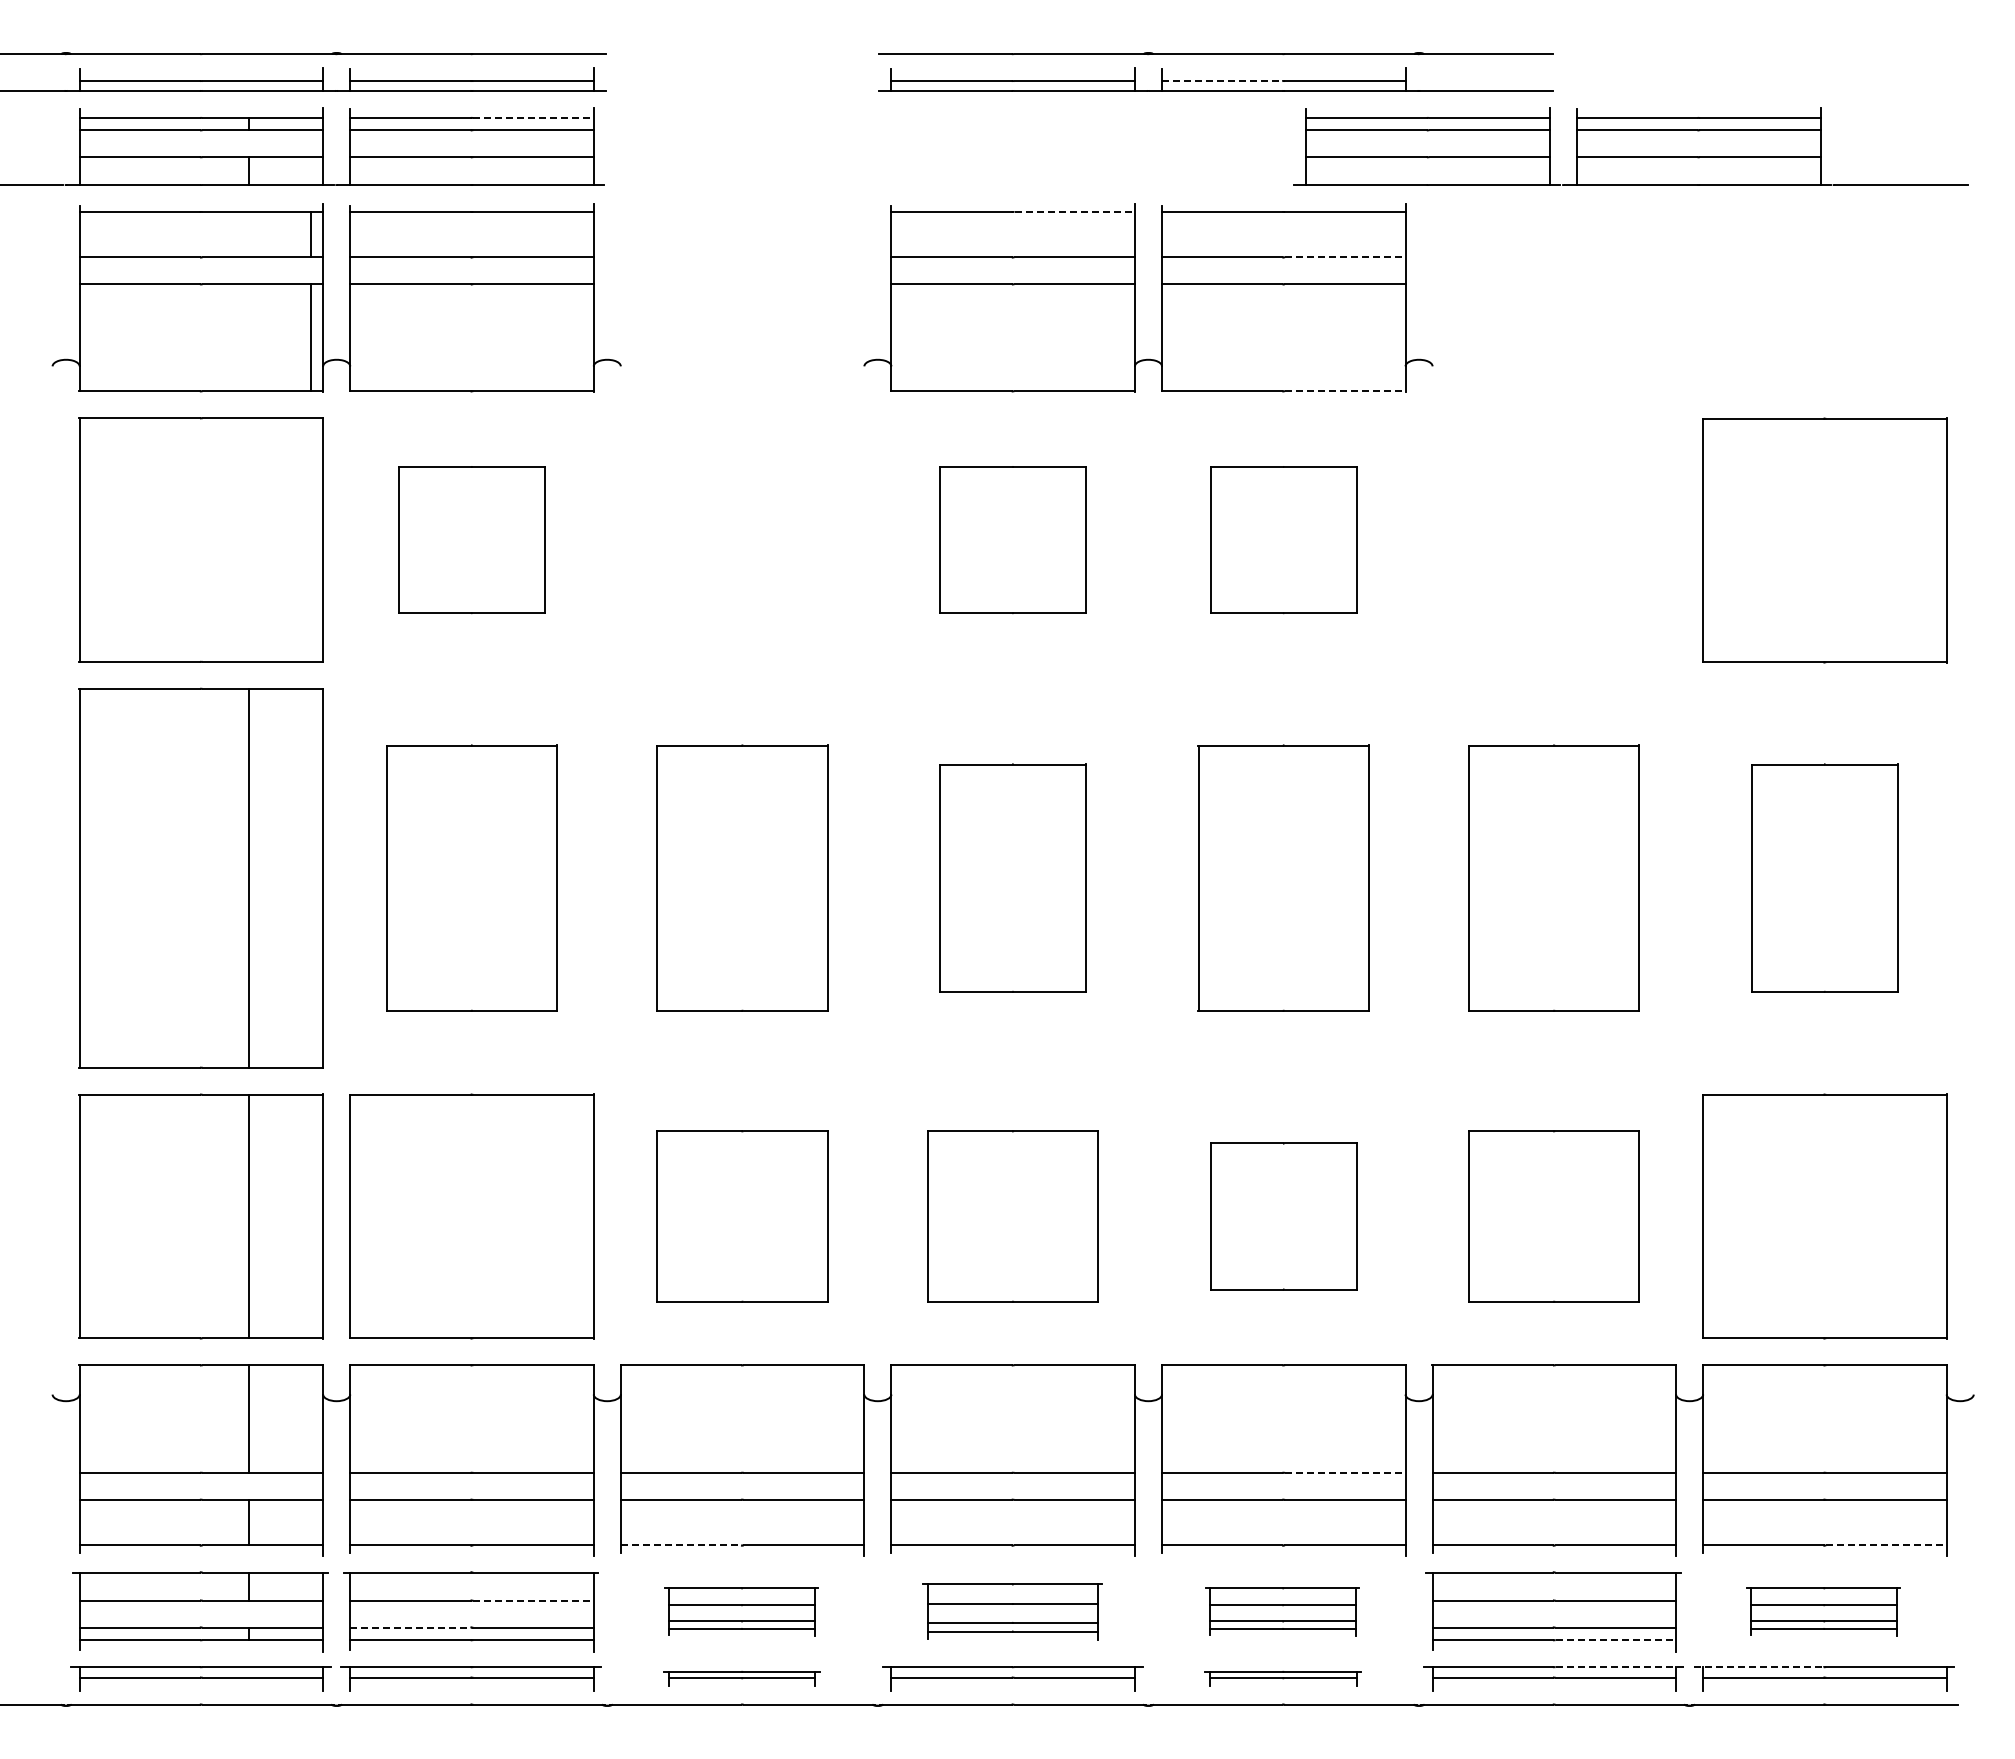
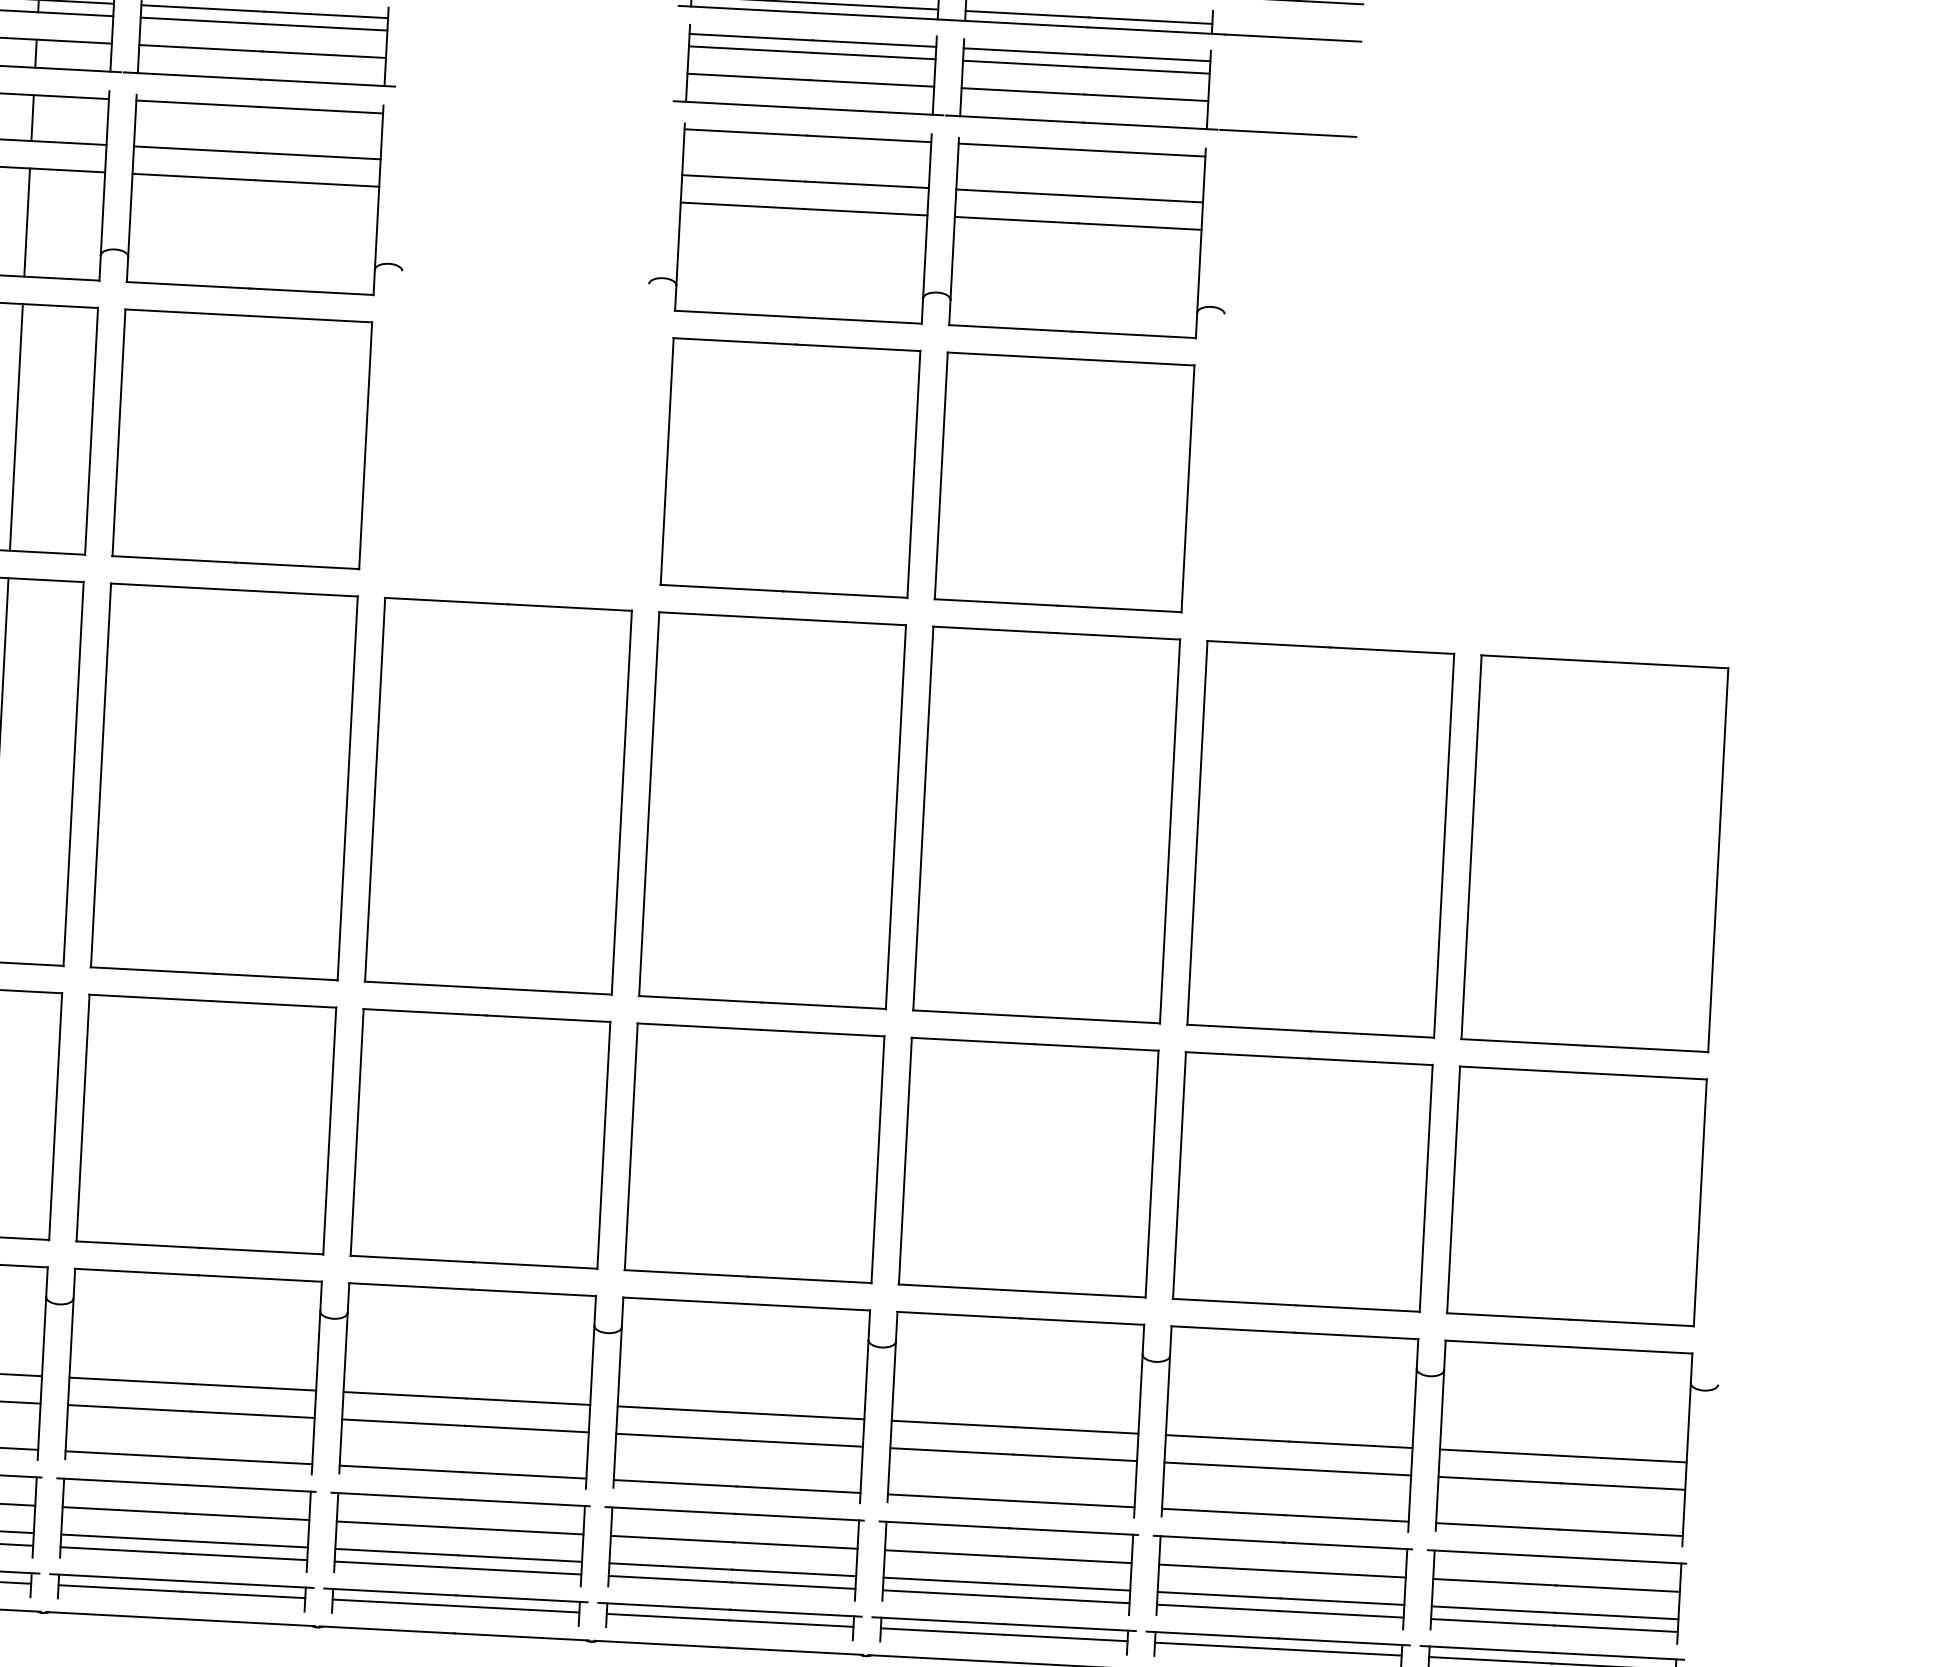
line: (1222, 81) -> (1026, 14), dashed -> solid
line: (534, 117) -> (328, 14), dashed -> solid
part: (1630, 146) -> (1016, 80), moved
line: (1075, 212) -> (871, 139), dashed -> solid
line: (311, 234) -> (33, 117), moved
line: (1345, 257) -> (1142, 199), dashed -> solid
line: (311, 337) -> (27, 222), moved
line: (1345, 391) -> (1135, 335), dashed -> solid
line: (249, 539) -> (16, 426), added
part: (471, 539) -> (241, 438), size x1.67
part: (1012, 539) -> (789, 467), size x1.67
part: (1283, 539) -> (1064, 481), size x1.67
part: (1824, 540) -> (1612, 511), removed
part: (471, 877) -> (223, 781), size x1.43
part: (742, 877) -> (498, 795), size x1.43
part: (1012, 877) -> (771, 809), size x1.67
part: (1283, 877) -> (1046, 824), size x1.43
part: (1553, 877) -> (1319, 838), size x1.43
part: (1824, 877) -> (1594, 852), size x1.67
part: (742, 1216) -> (480, 1138), size x1.43
part: (1012, 1216) -> (753, 1153), size x1.43
part: (1283, 1216) -> (1028, 1167), size x1.67
part: (1553, 1216) -> (1301, 1181), size x1.43
line: (1345, 1472) -> (1077, 1430), dashed -> solid
line: (681, 1545) -> (401, 1468), dashed -> solid
line: (1886, 1545) -> (1621, 1532), dashed -> solid
line: (534, 1600) -> (249, 1516), dashed -> solid
part: (741, 1611) -> (458, 1538), size x1.67
part: (1012, 1611) -> (732, 1553), size x1.43
part: (1282, 1611) -> (1006, 1567), size x1.67
part: (1823, 1611) -> (1554, 1596), size x1.67
line: (410, 1627) -> (122, 1537), dashed -> solid
line: (1616, 1640) -> (1343, 1614), dashed -> solid
line: (1620, 1667) -> (1345, 1642), dashed -> solid
line: (1758, 1667) -> (1485, 1649), dashed -> solid
part: (741, 1678) -> (454, 1606), size x1.67
part: (1282, 1678) -> (1002, 1635), size x1.67

